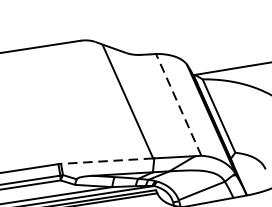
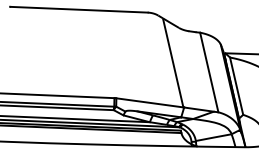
line: (179, 104) -> (209, 72), dashed -> solid
line: (106, 160) -> (149, 102), dashed -> solid

